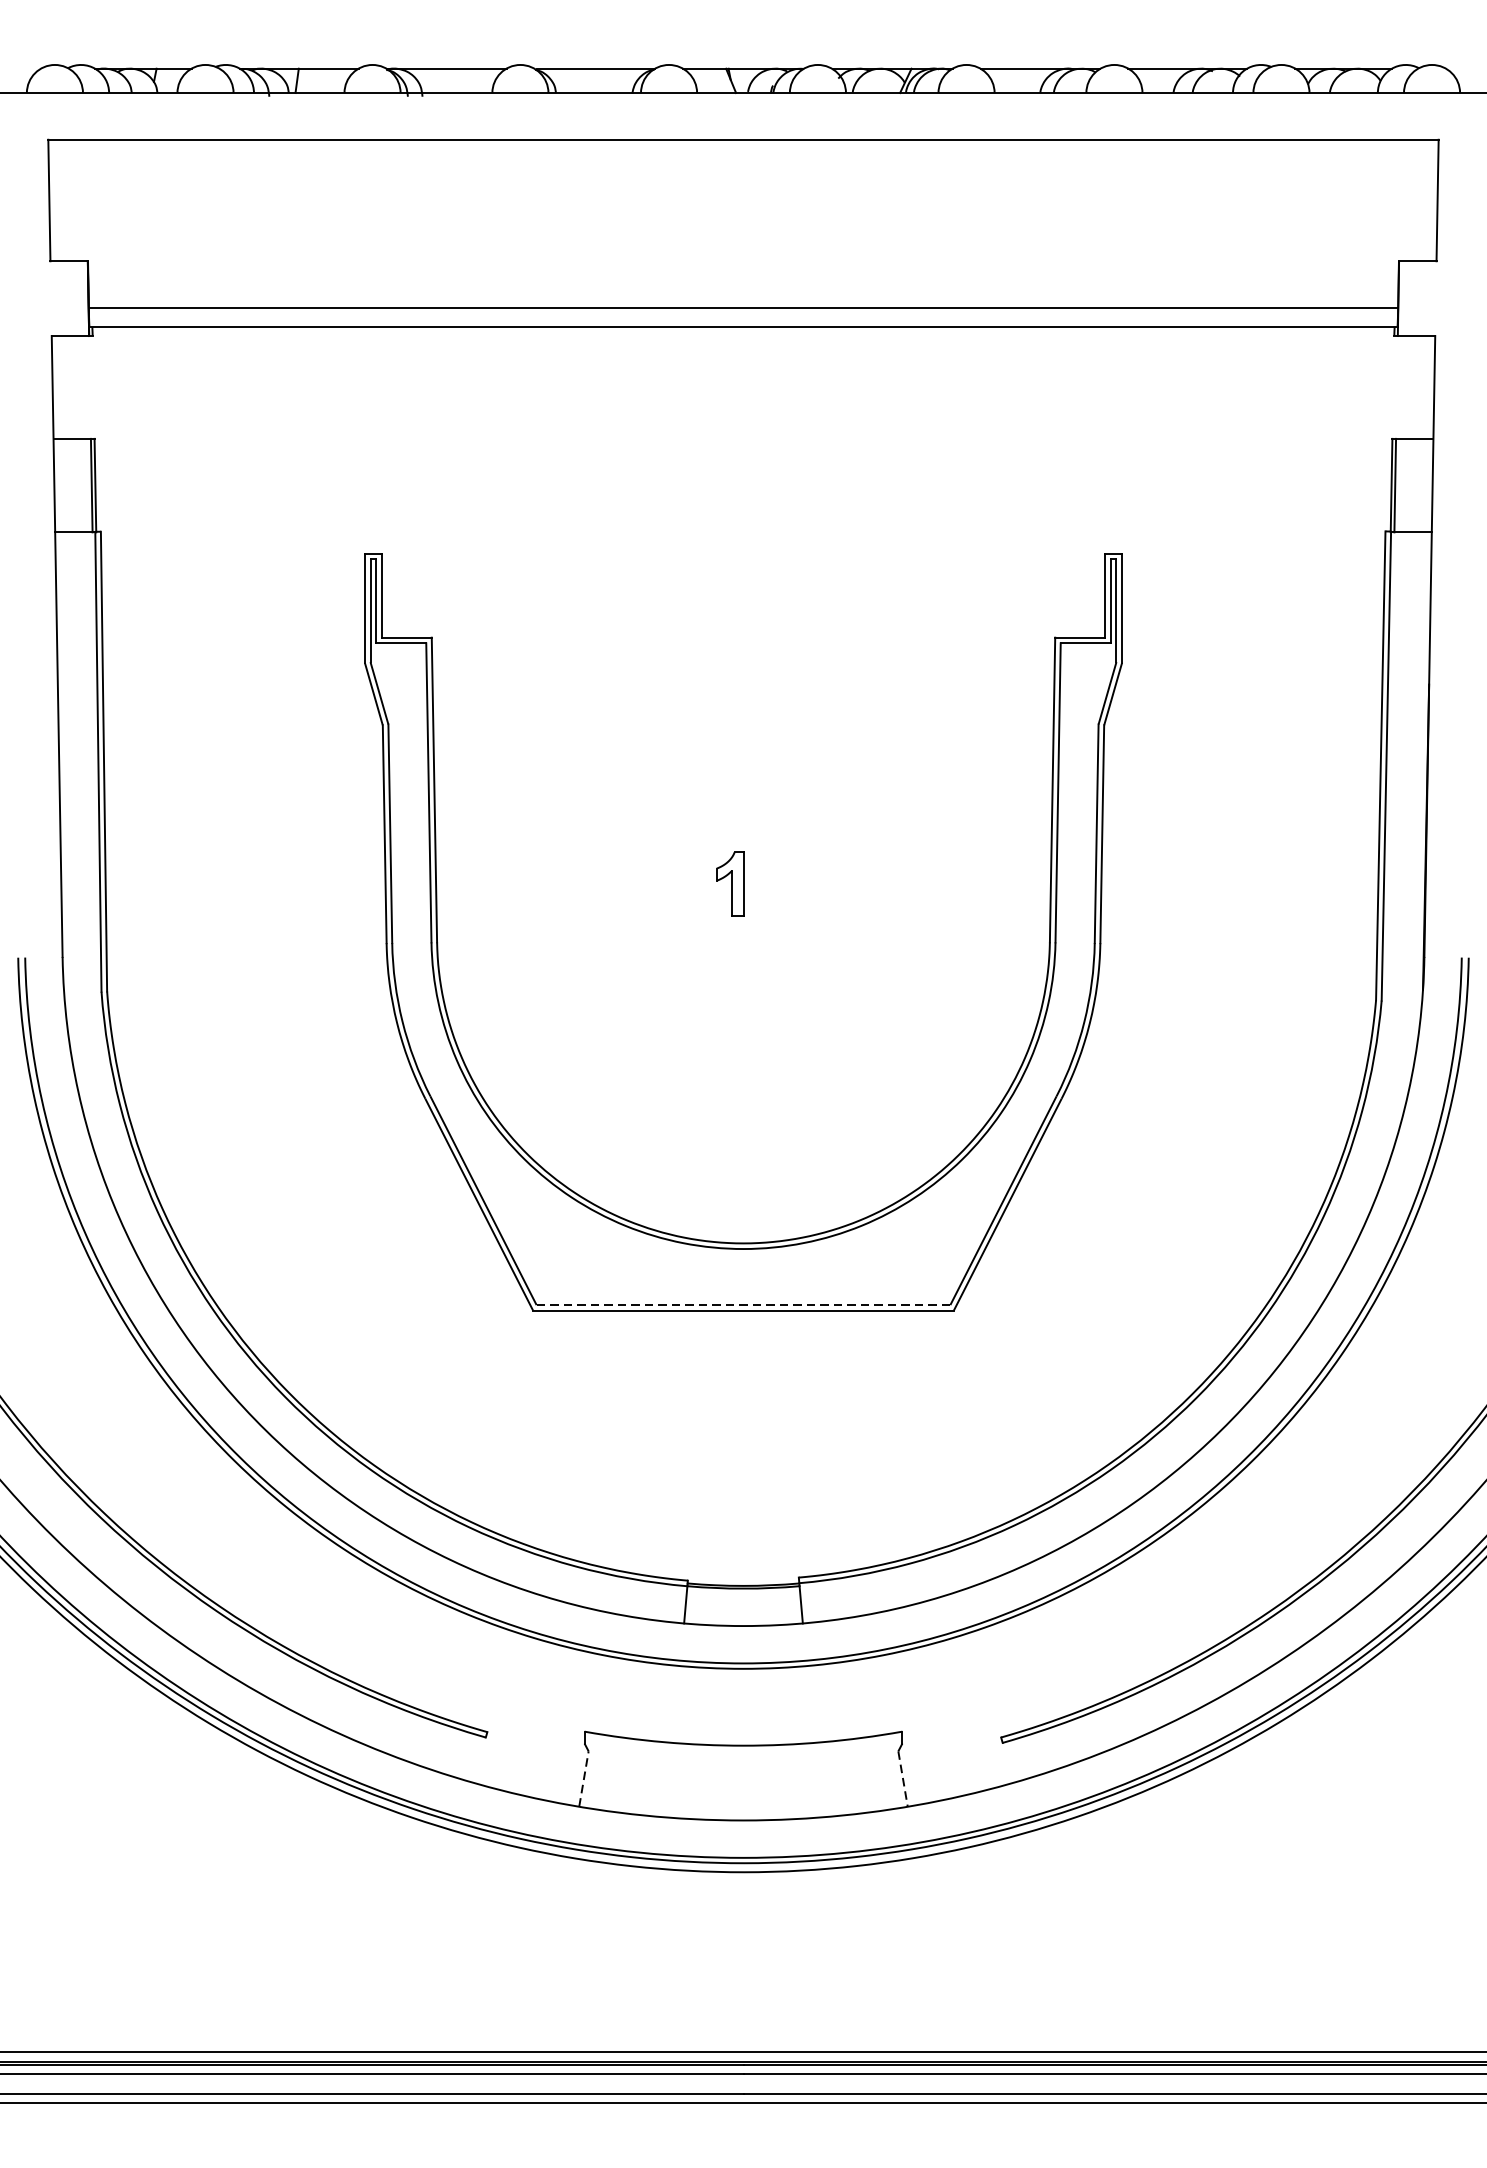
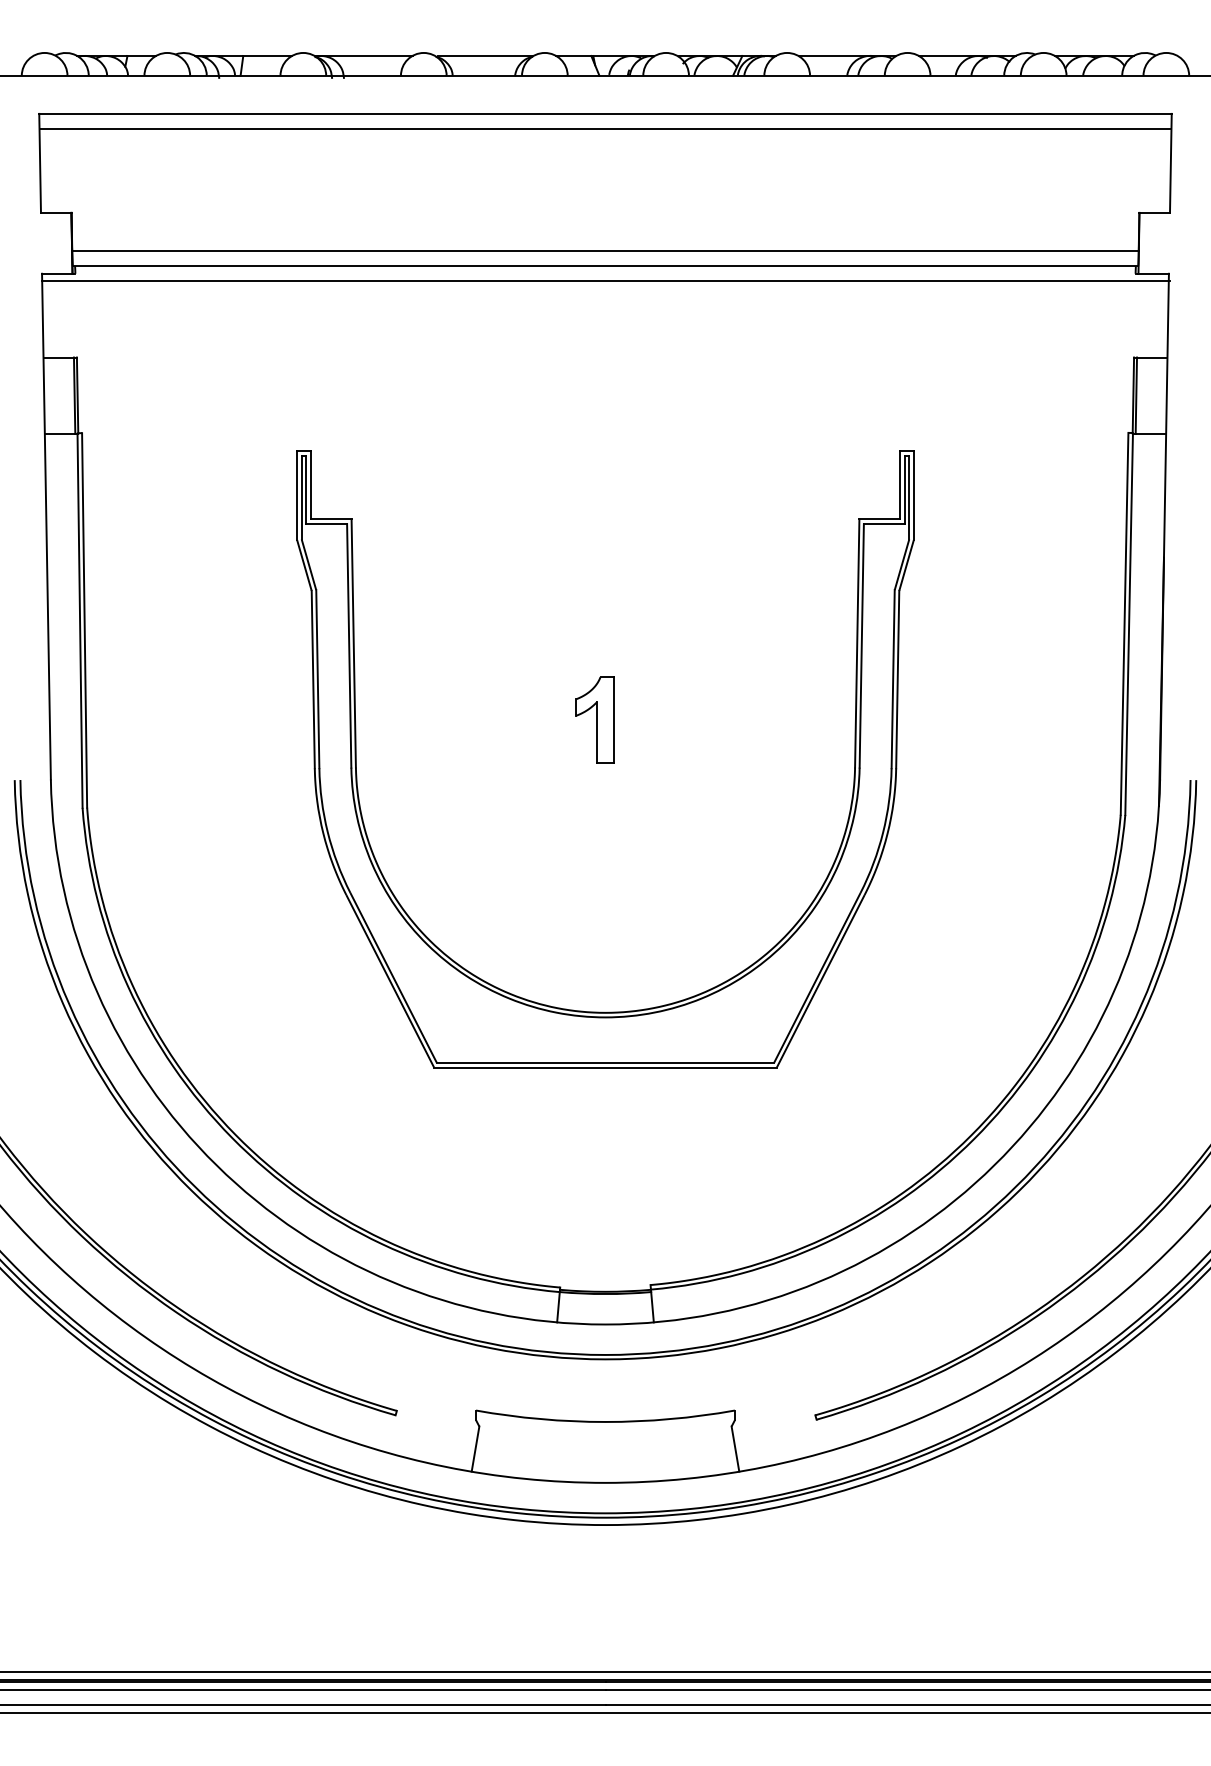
line: (743, 158) -> (605, 129), added
line: (743, 344) -> (605, 280), added
part: (729, 883) -> (594, 719), size x1.67
line: (743, 1305) -> (605, 1063), dashed -> solid
line: (583, 1779) -> (475, 1449), dashed -> solid
line: (903, 1779) -> (735, 1449), dashed -> solid

